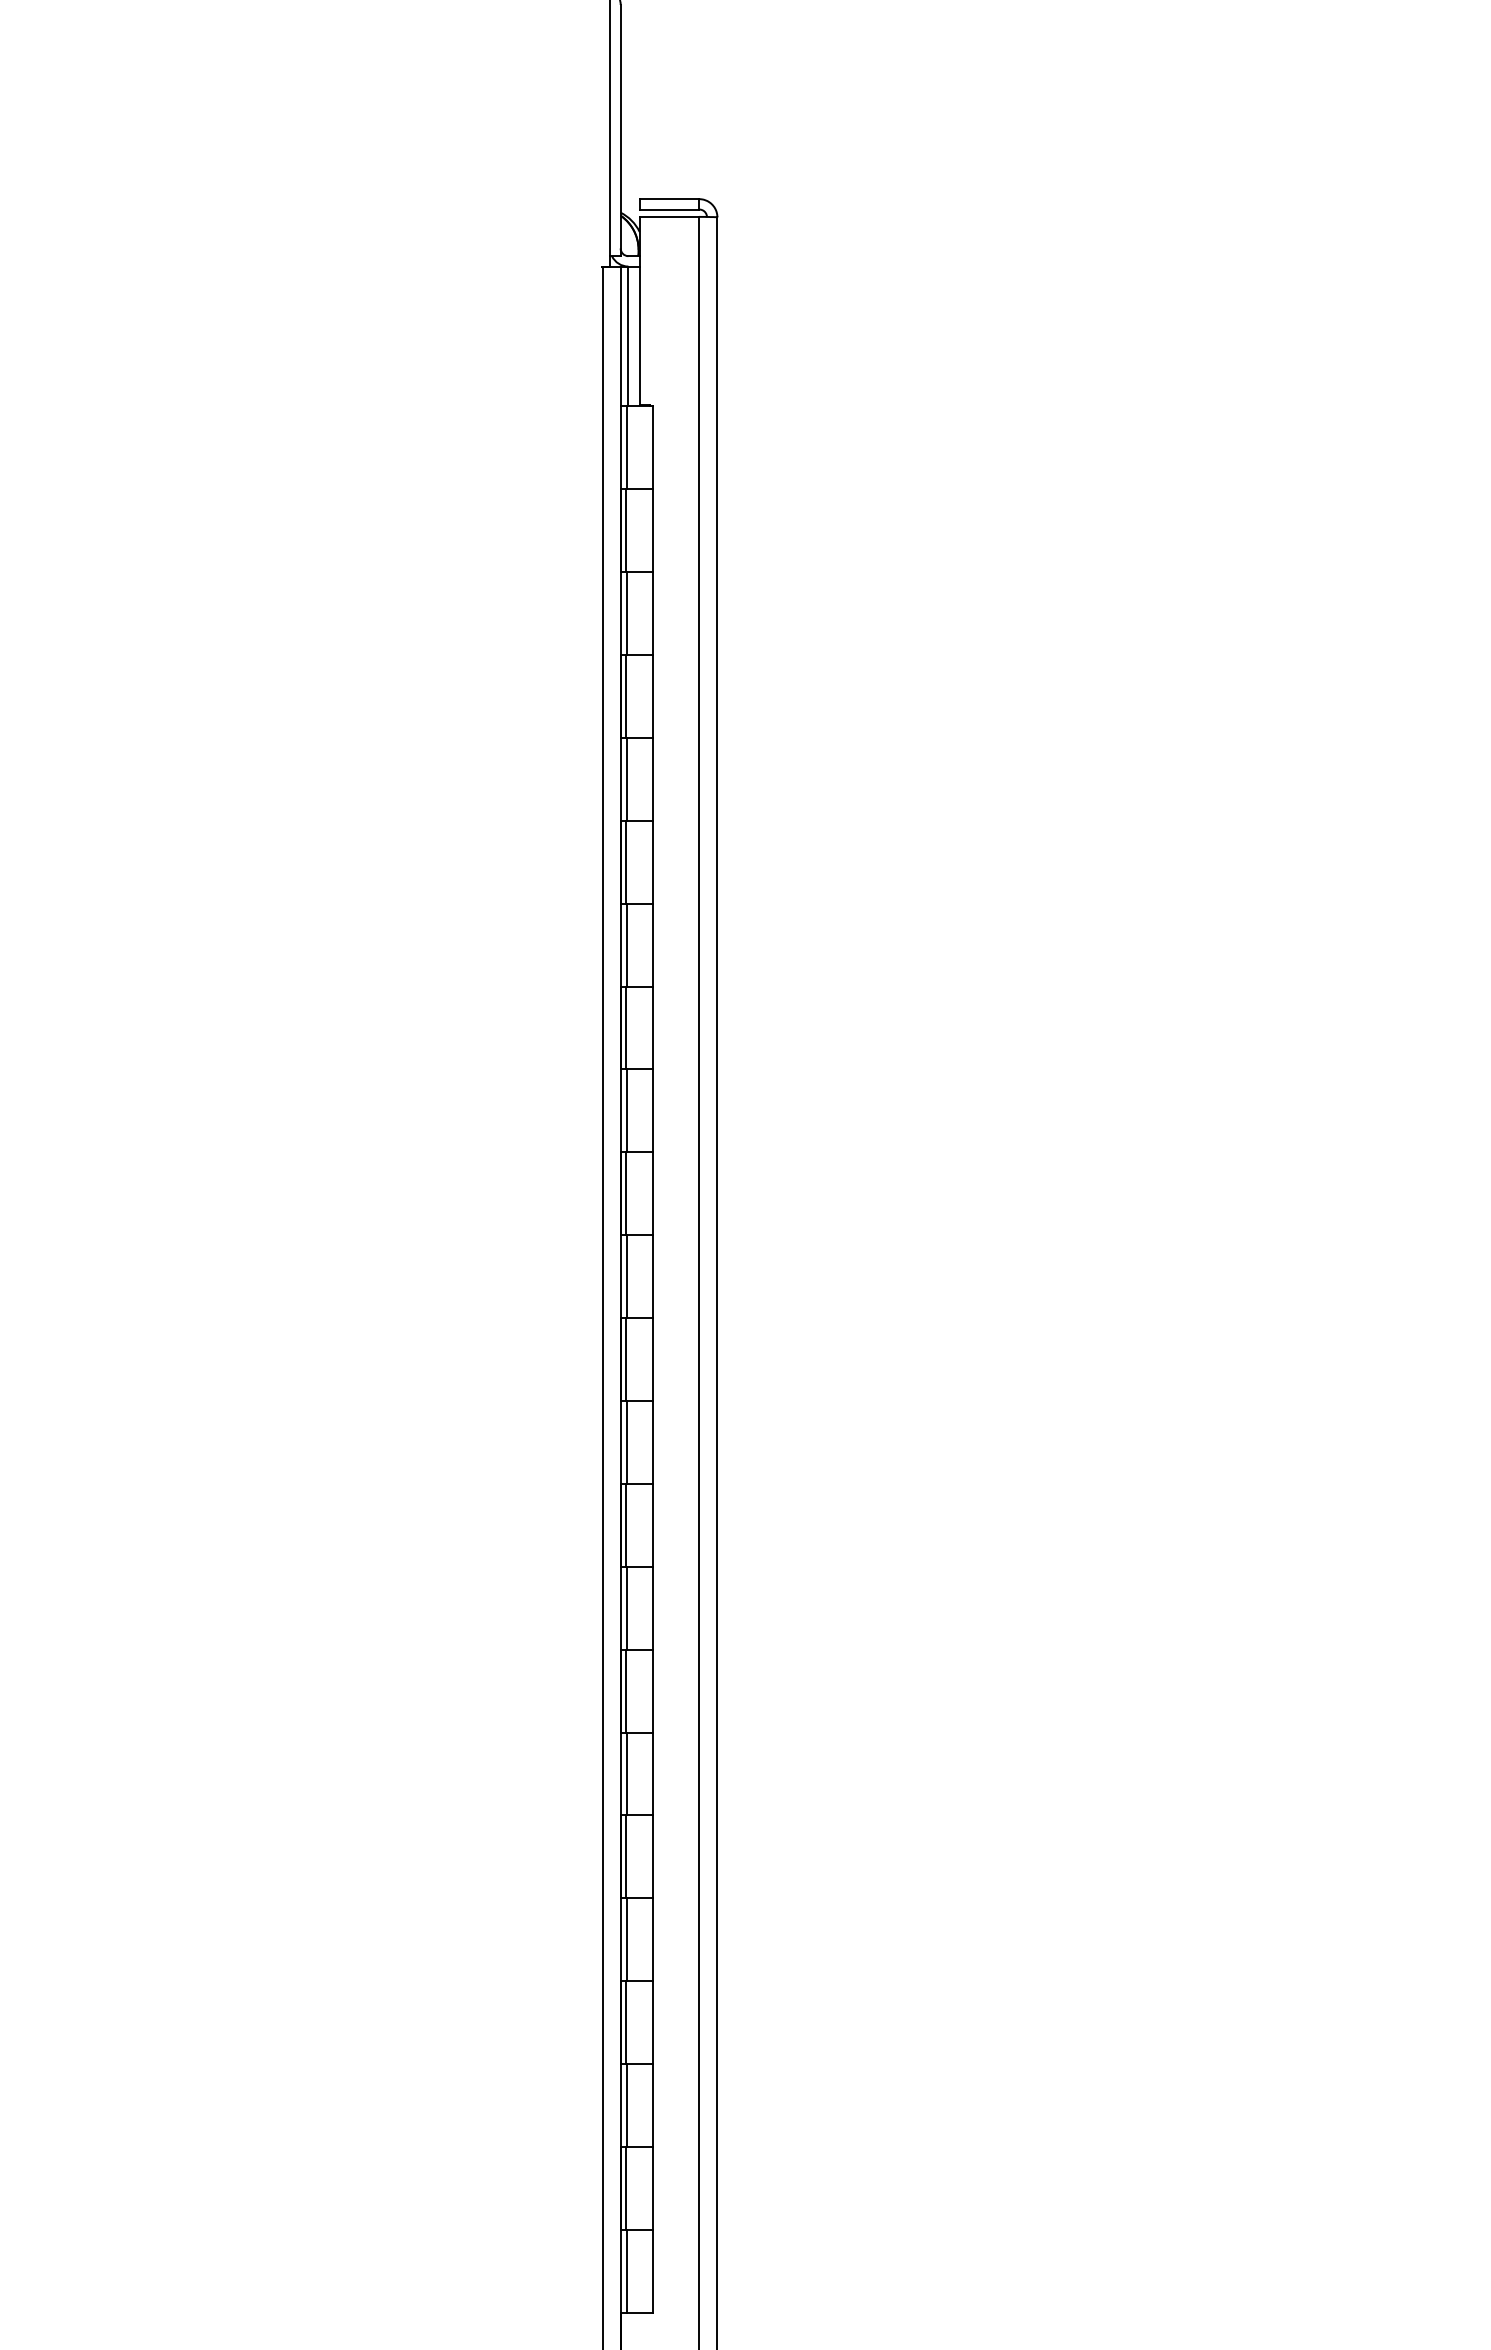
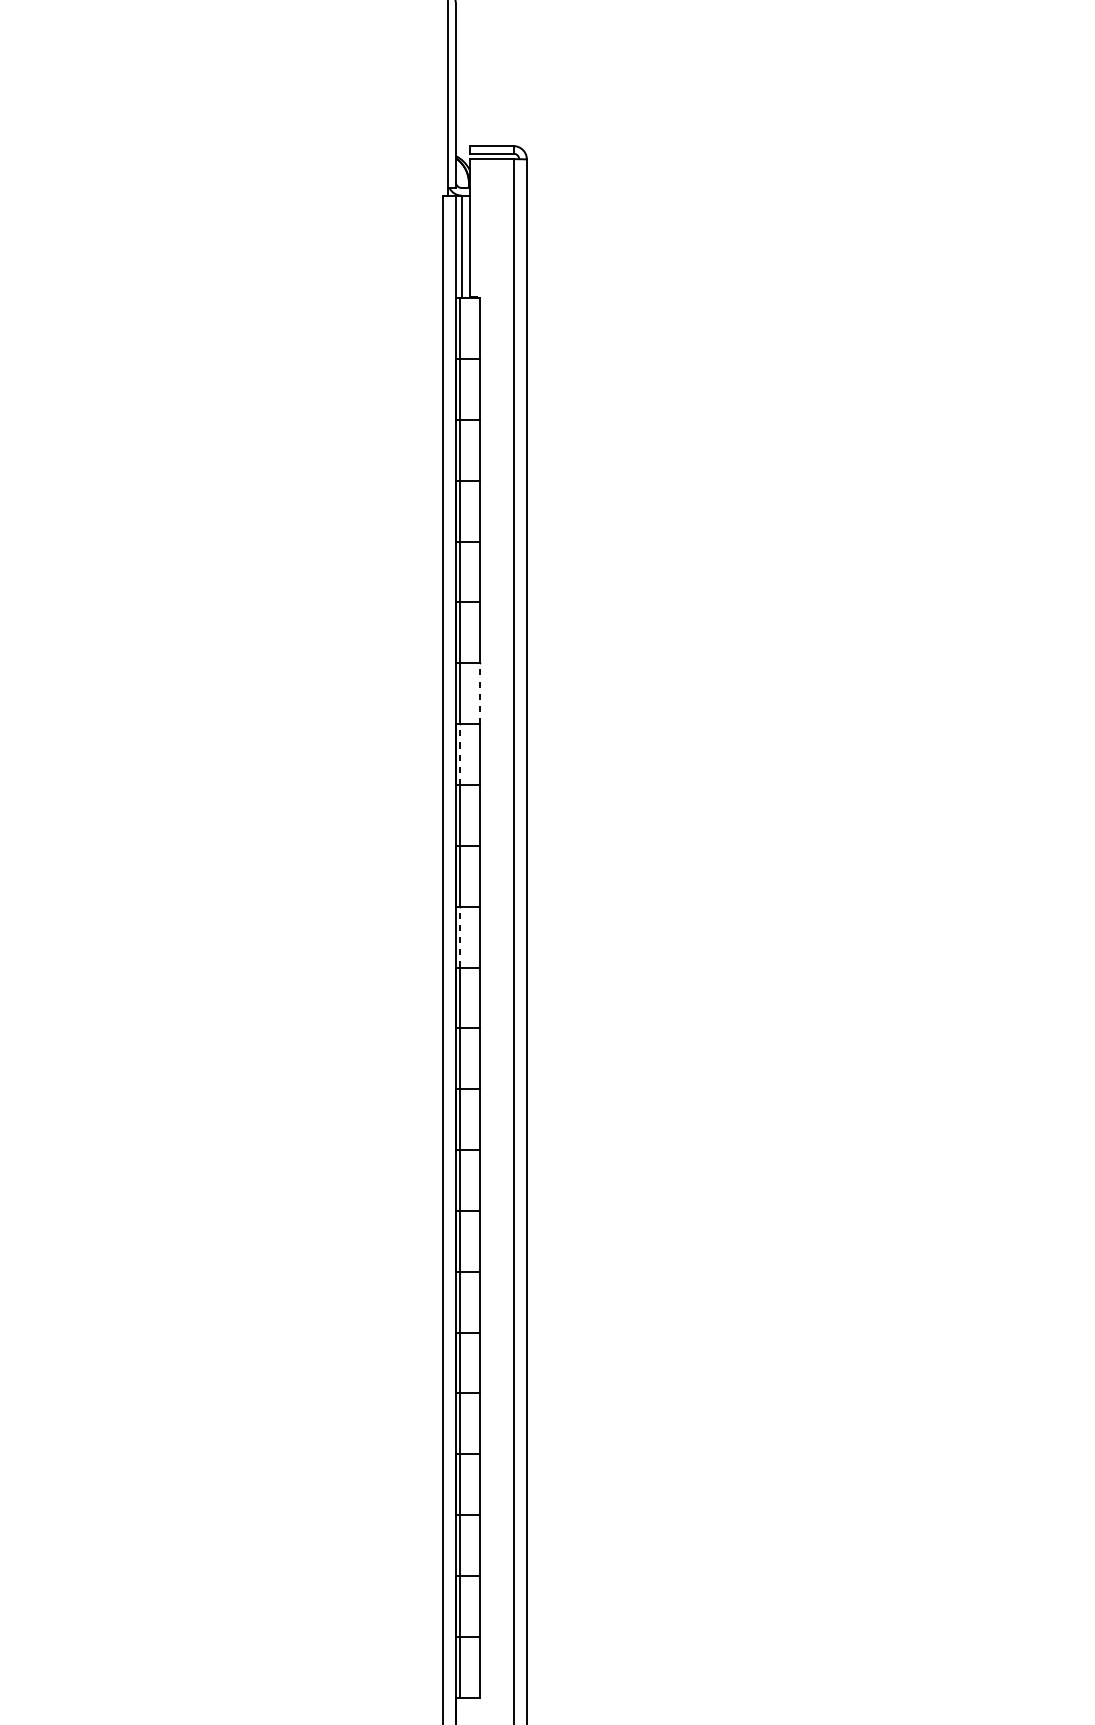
line: (653, 944) -> (479, 693), solid -> dashed
line: (626, 1027) -> (460, 754), solid -> dashed
line: (626, 1276) -> (460, 937), solid -> dashed

